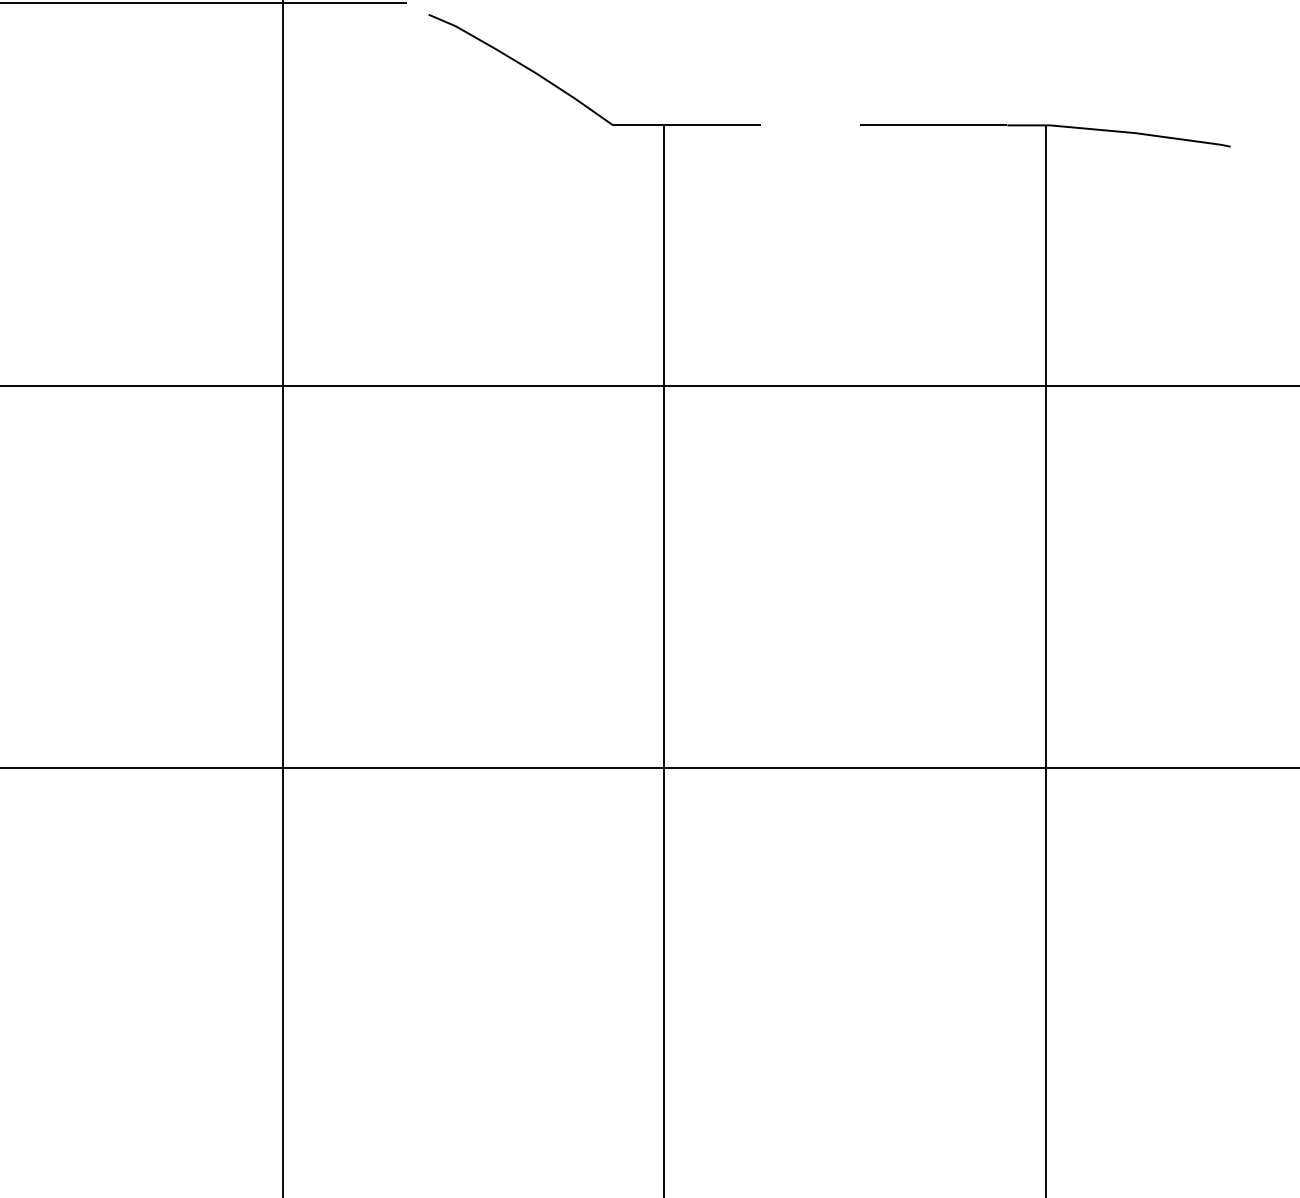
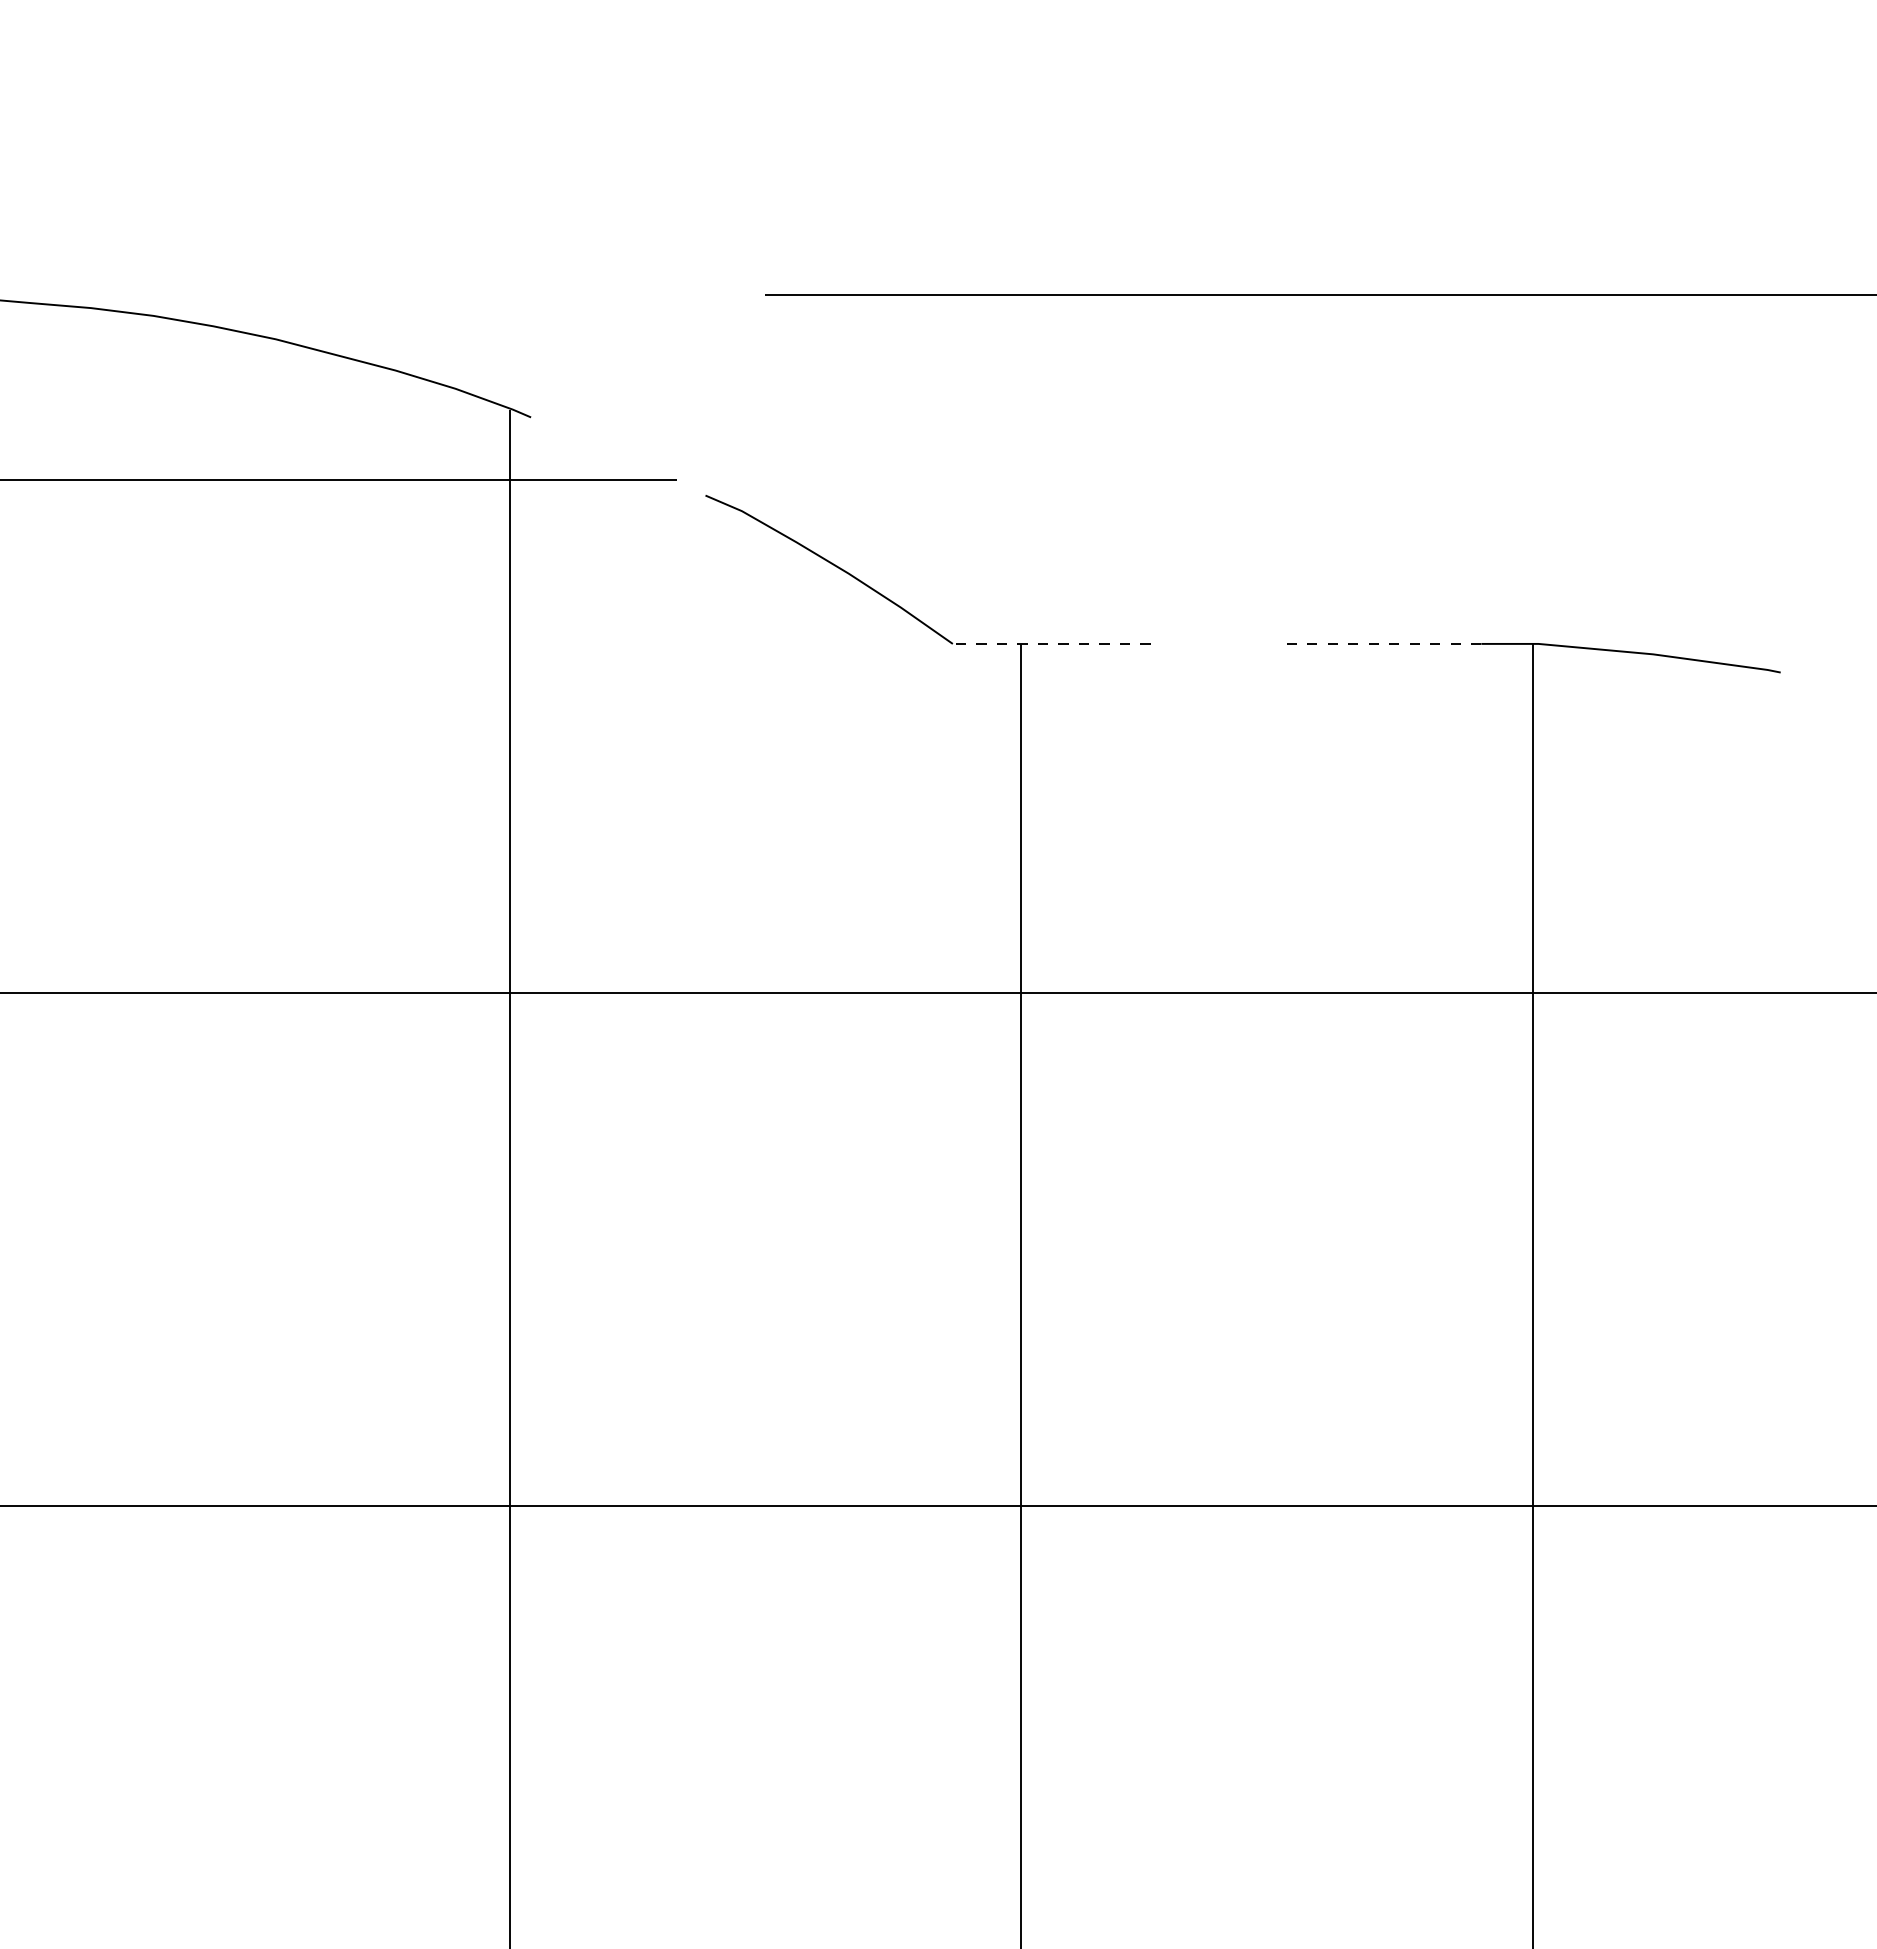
line: (686, 125) -> (1051, 643), solid -> dashed
line: (933, 125) -> (1382, 643), solid -> dashed

